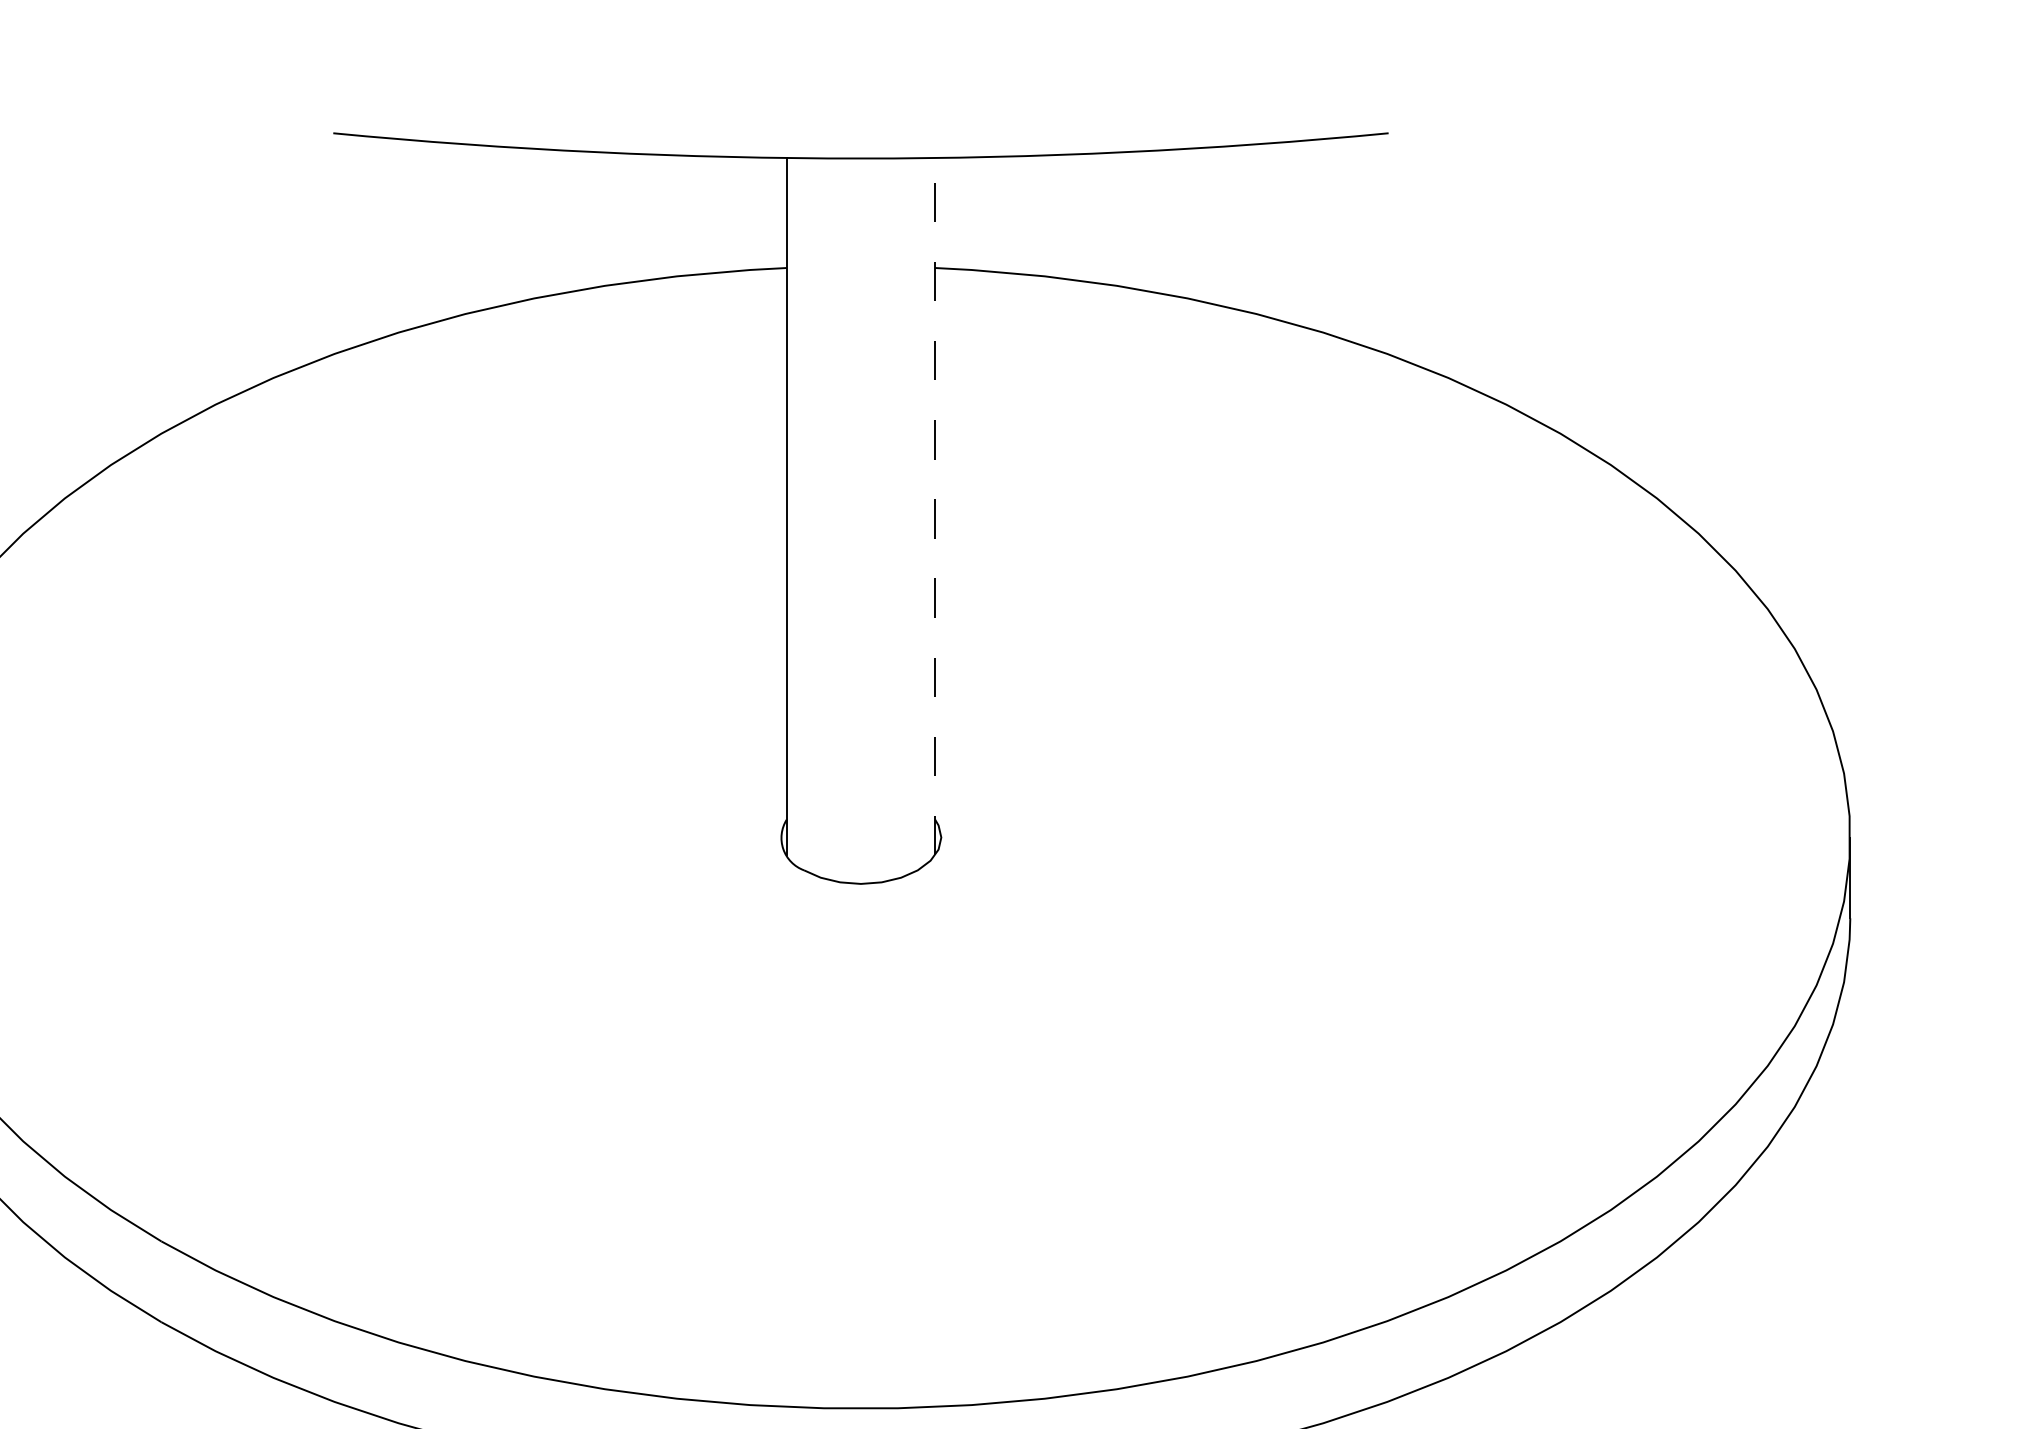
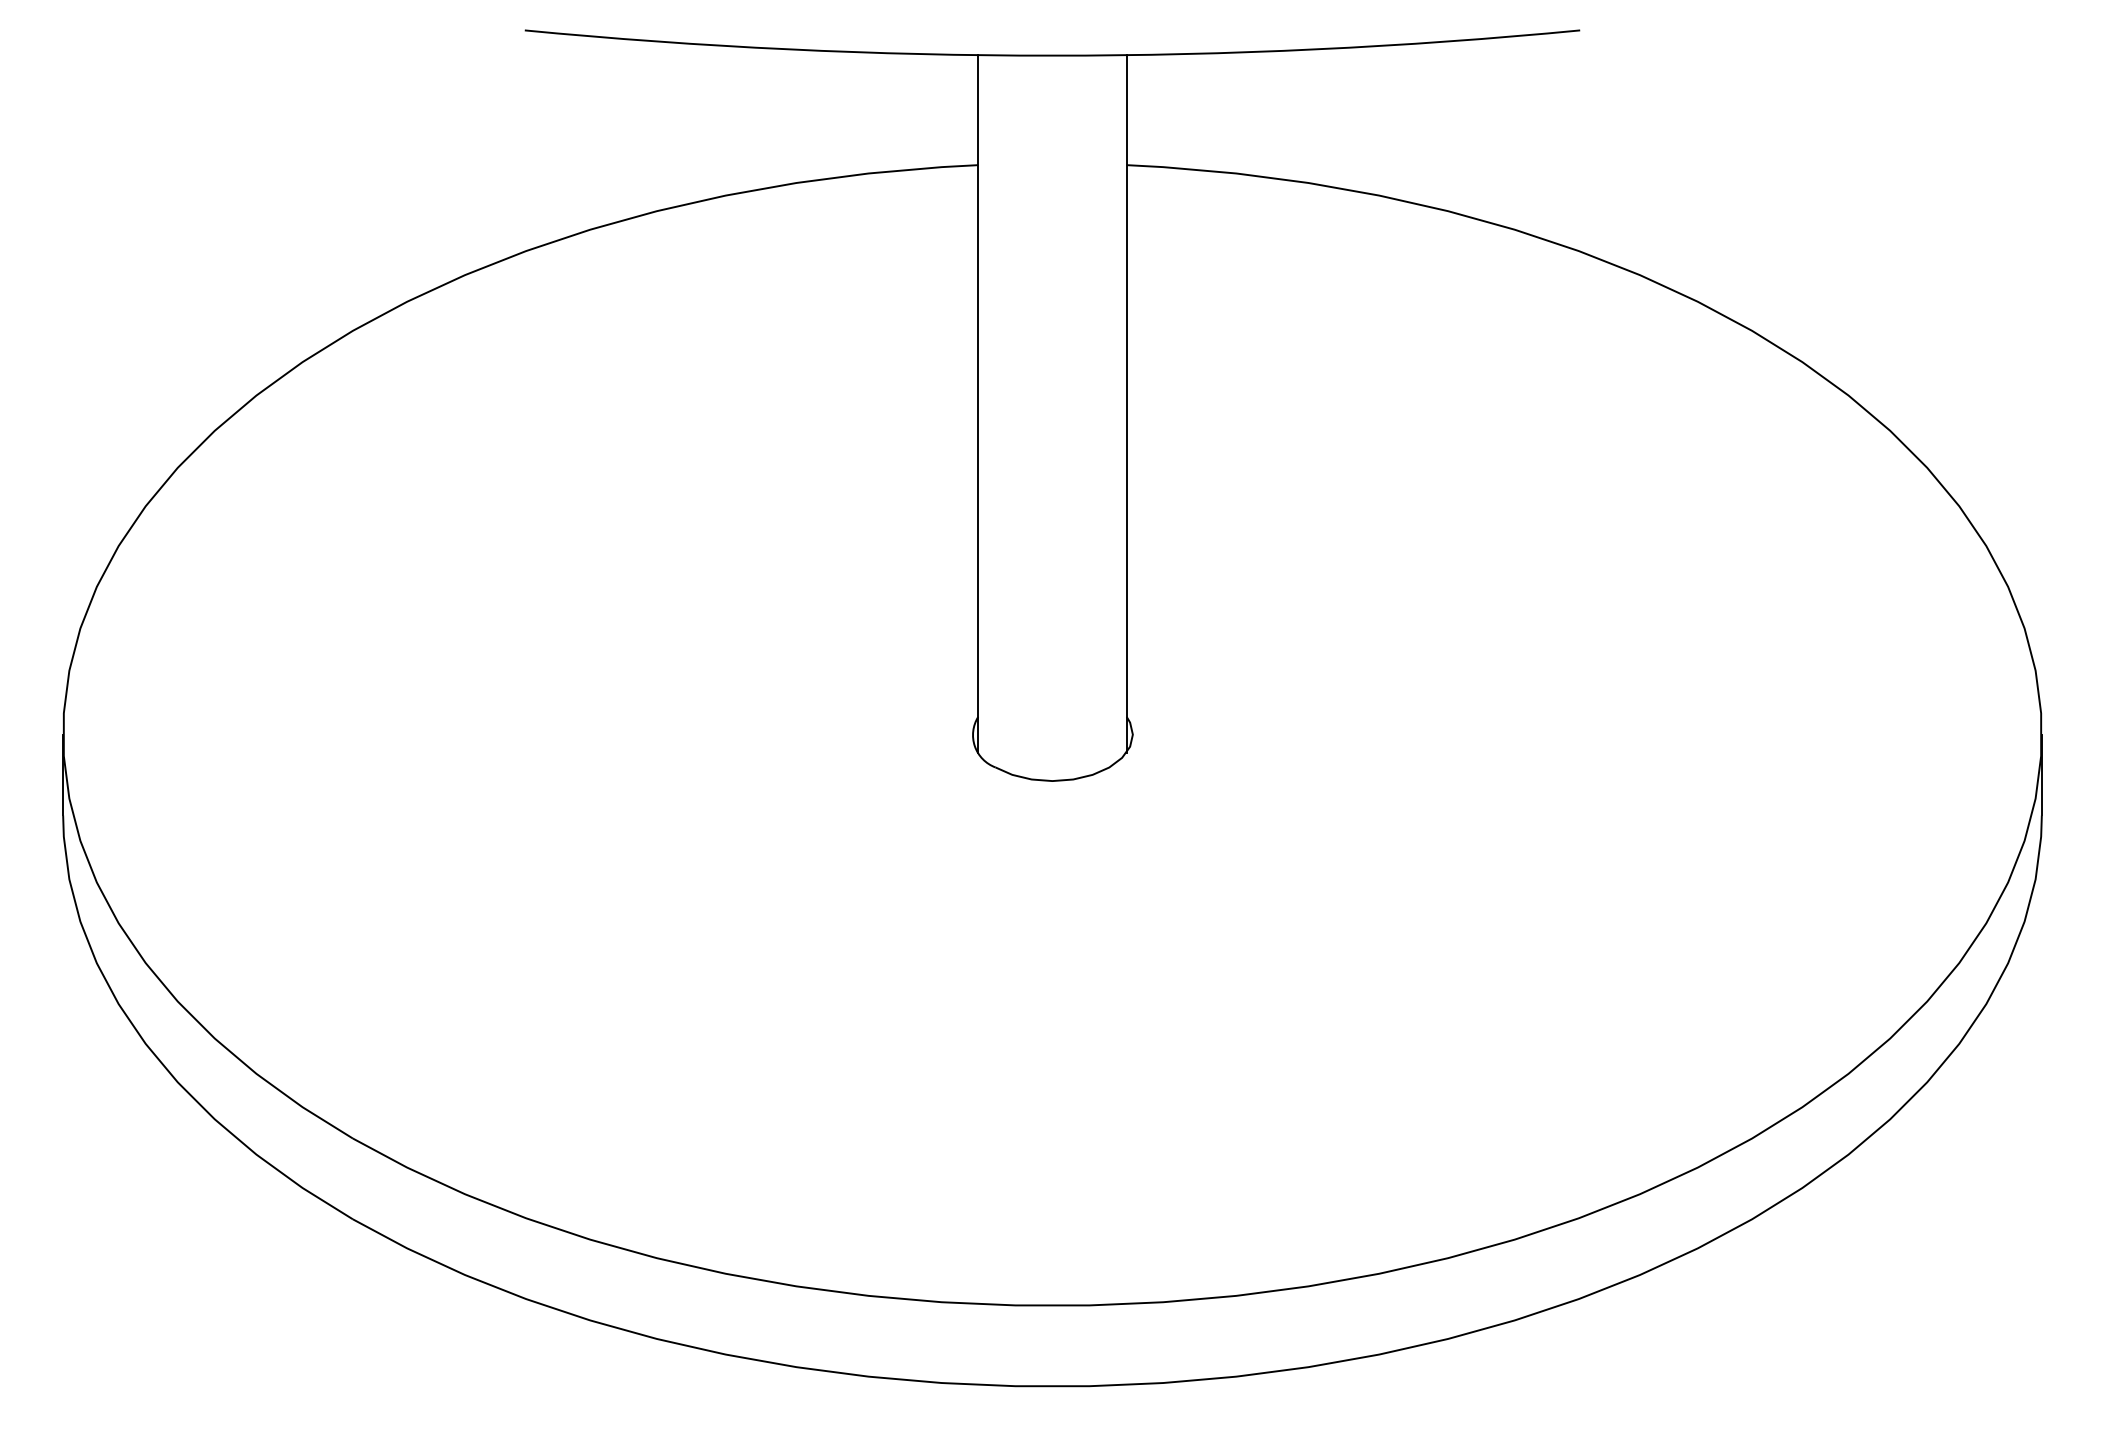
line: (934, 506) -> (1126, 403), dashed -> solid

